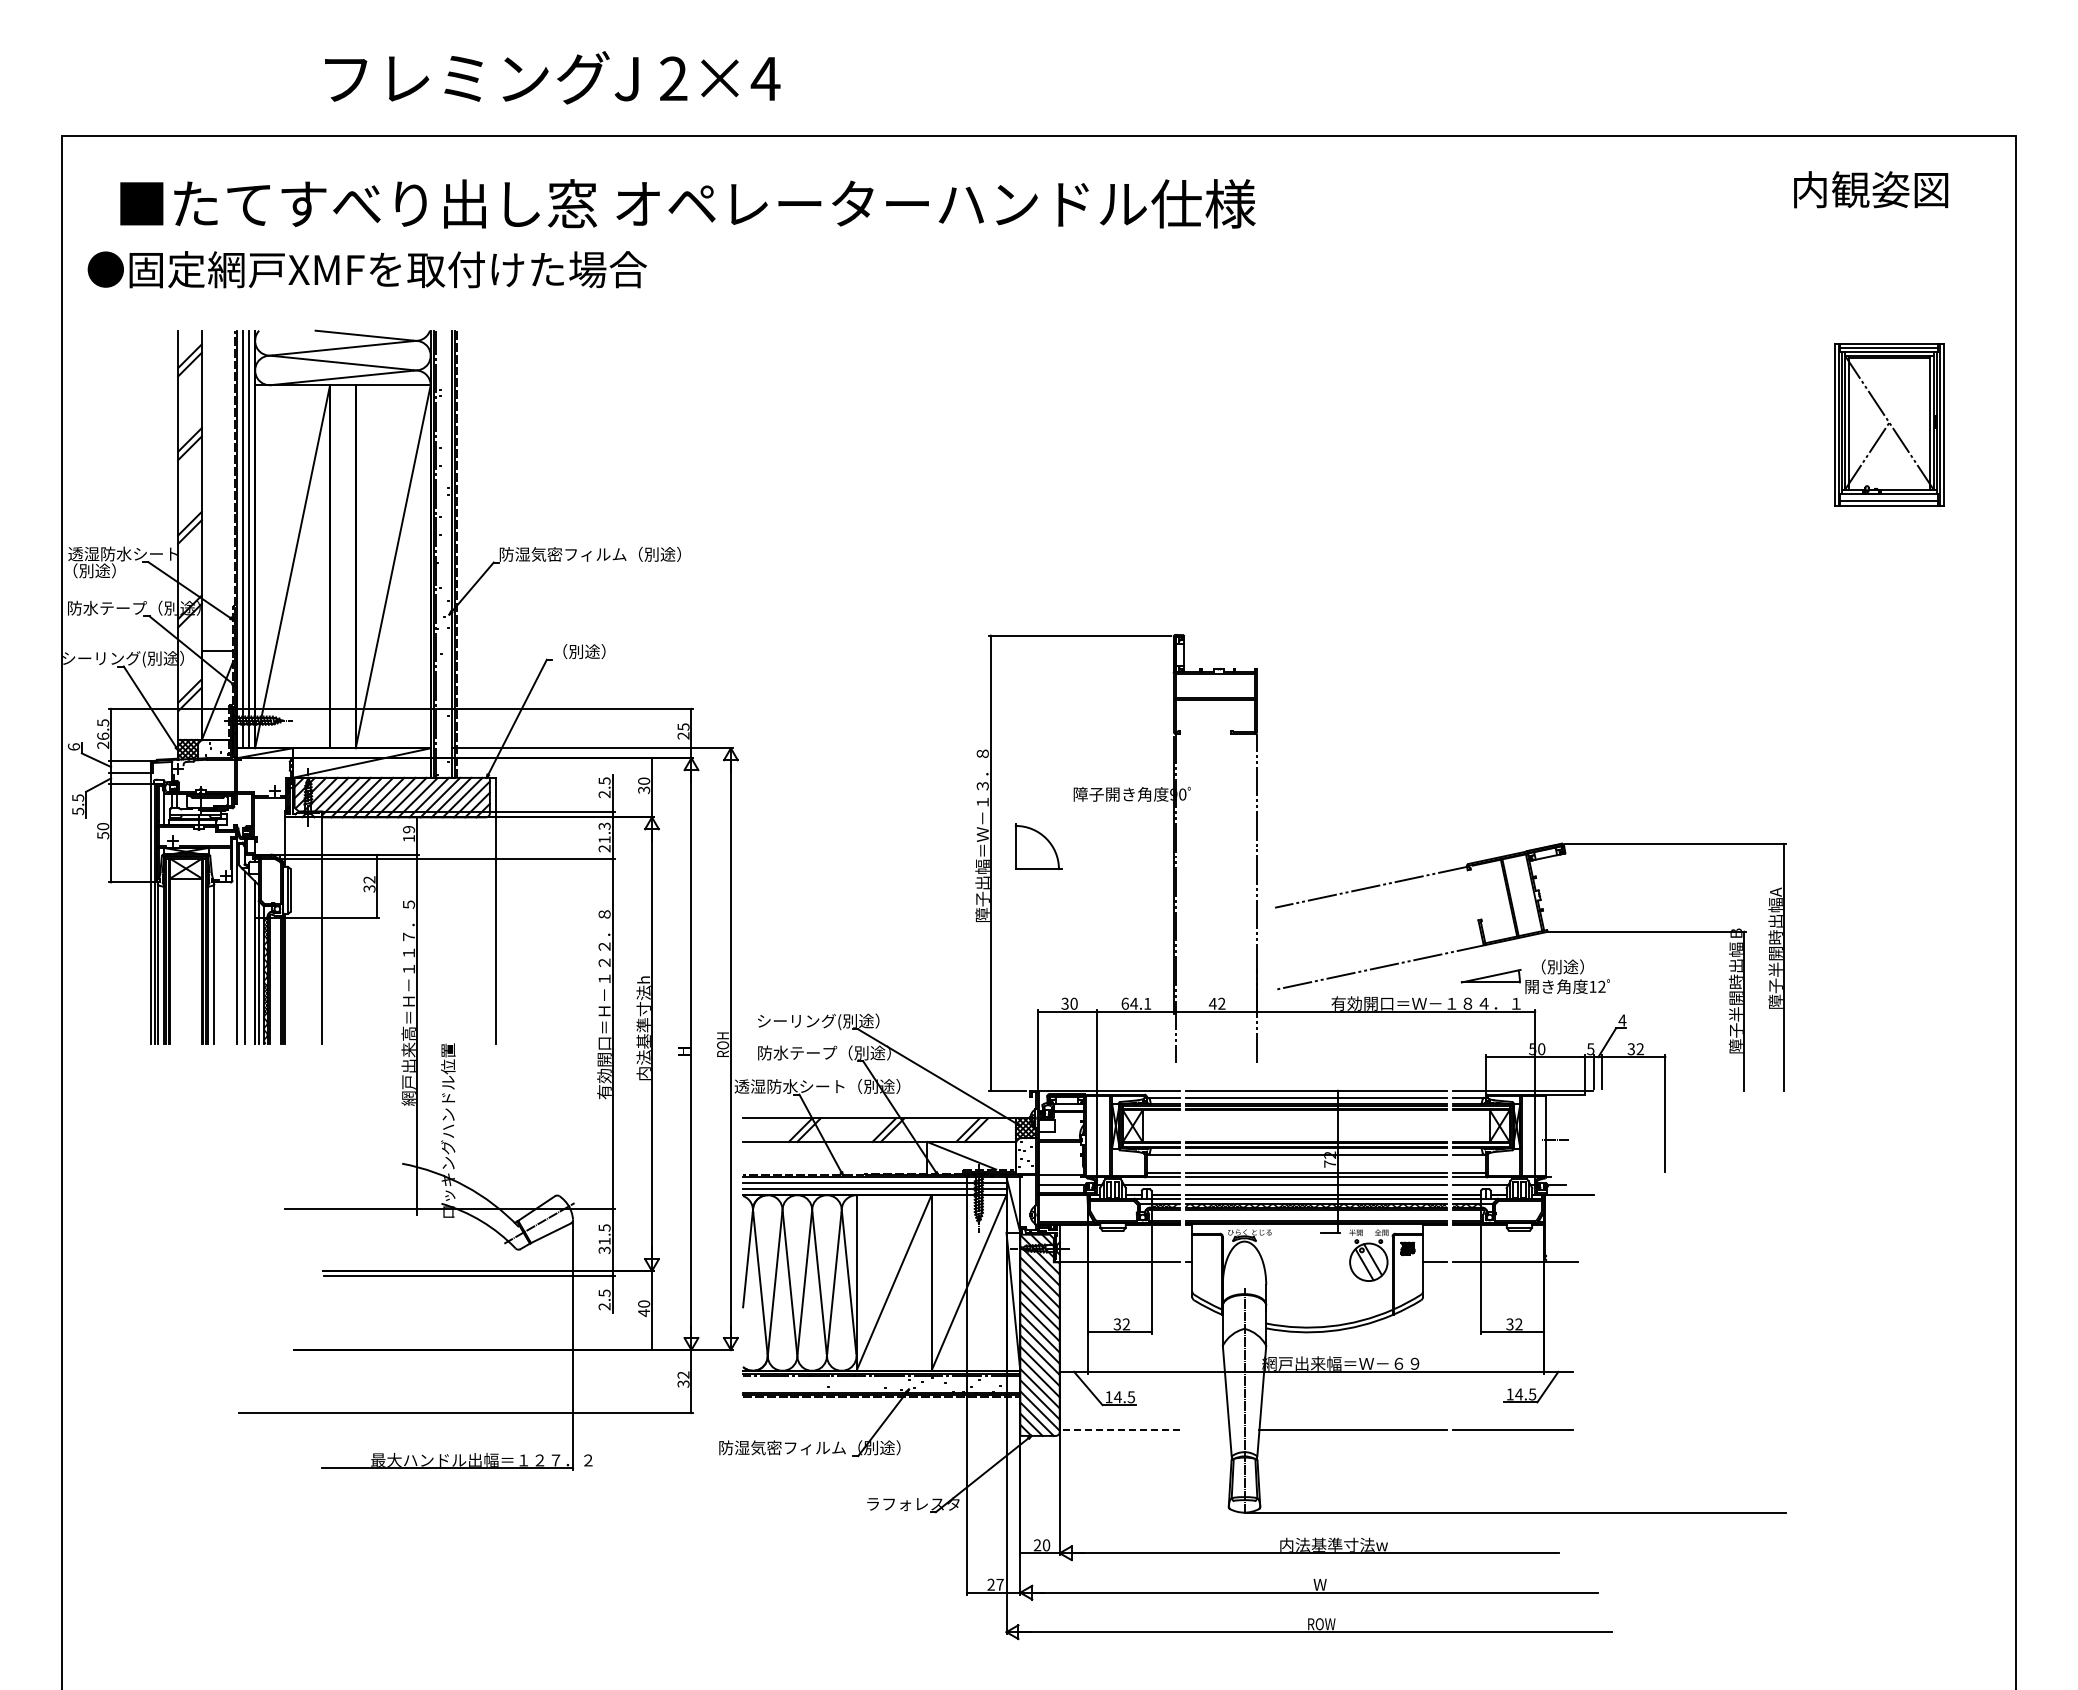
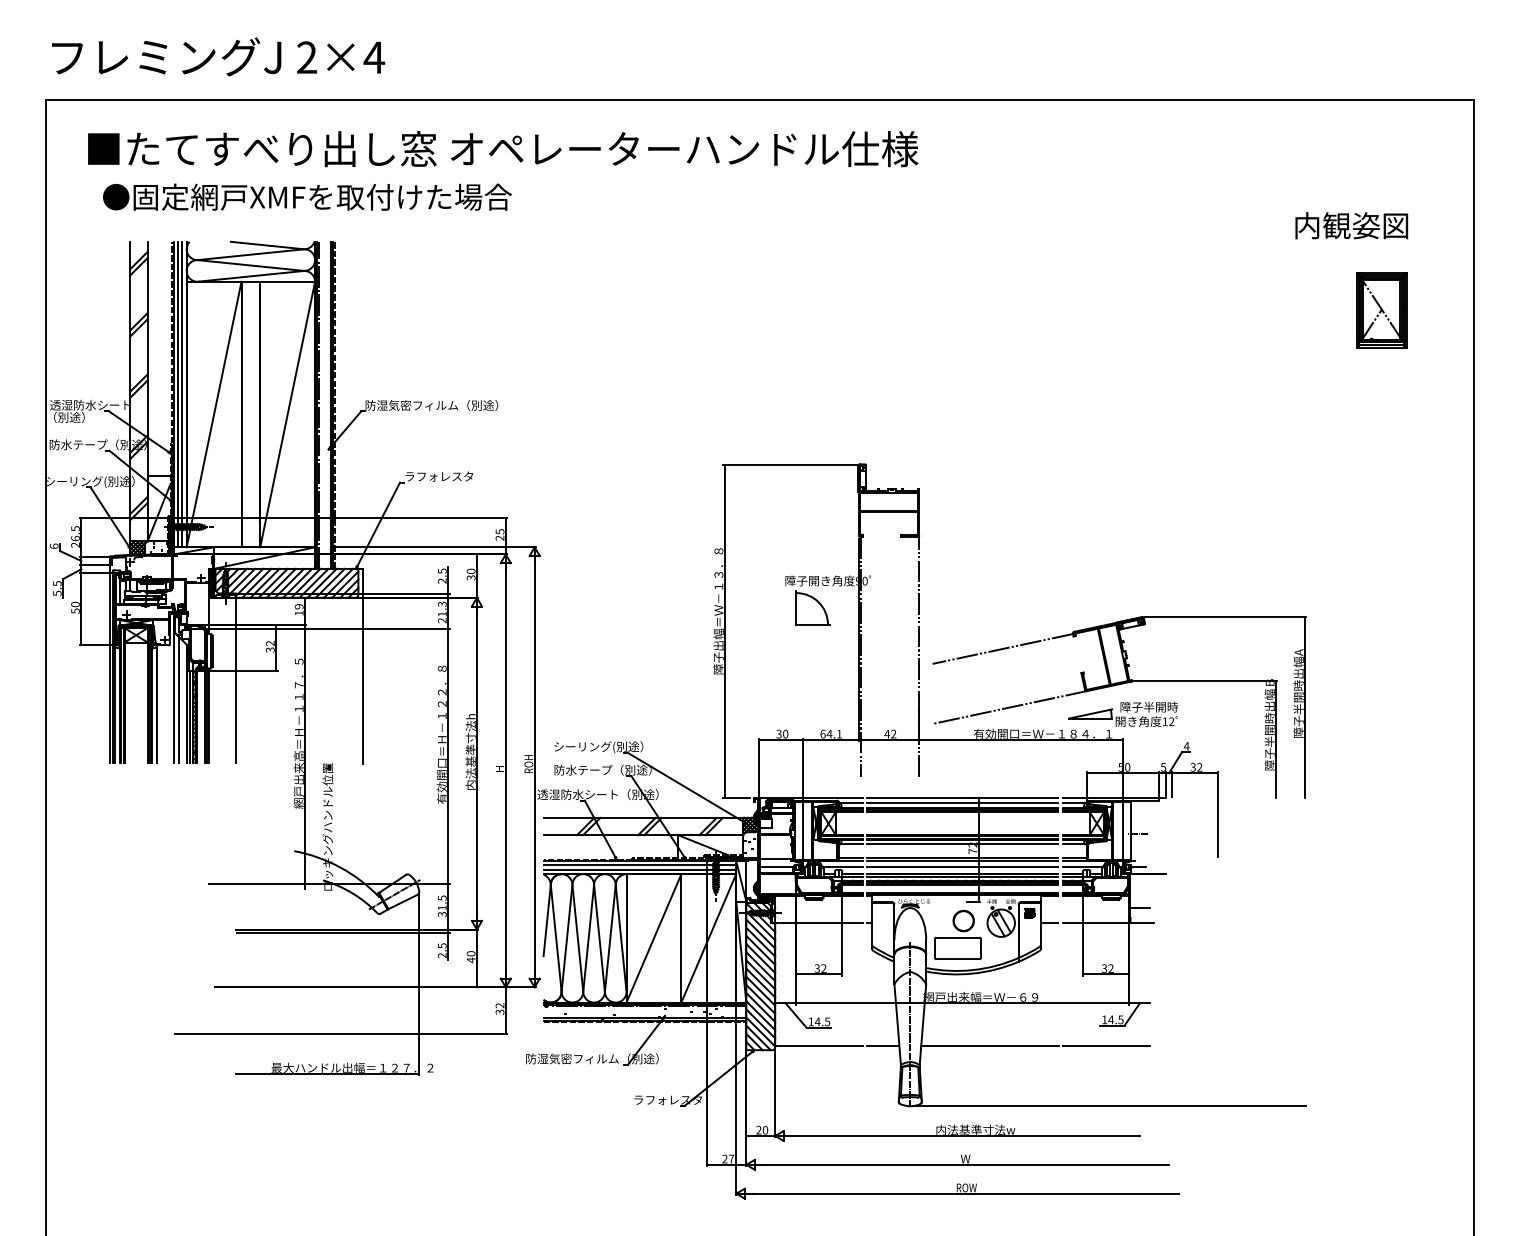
text: (552, 77) -> (218, 56), moved
text: (1871, 189) -> (1352, 225), moved
text: (366, 269) -> (306, 197), moved
part: (1888, 424) -> (1381, 310), size x0.62
text: (600, 651) -> (439, 476), （別途） -> ラフォレスタ
part: (1038, 846) -> (813, 608), moved
text: (1571, 966) -> (1149, 706), （別途） -> 障子半開時
line: (1558, 1241) -> (1139, 908), added
part: (1309, 1278) -> (957, 935), added
line: (1119, 1430) -> (818, 1046), dashed -> solid
line: (1207, 1430) -> (883, 1046), added

